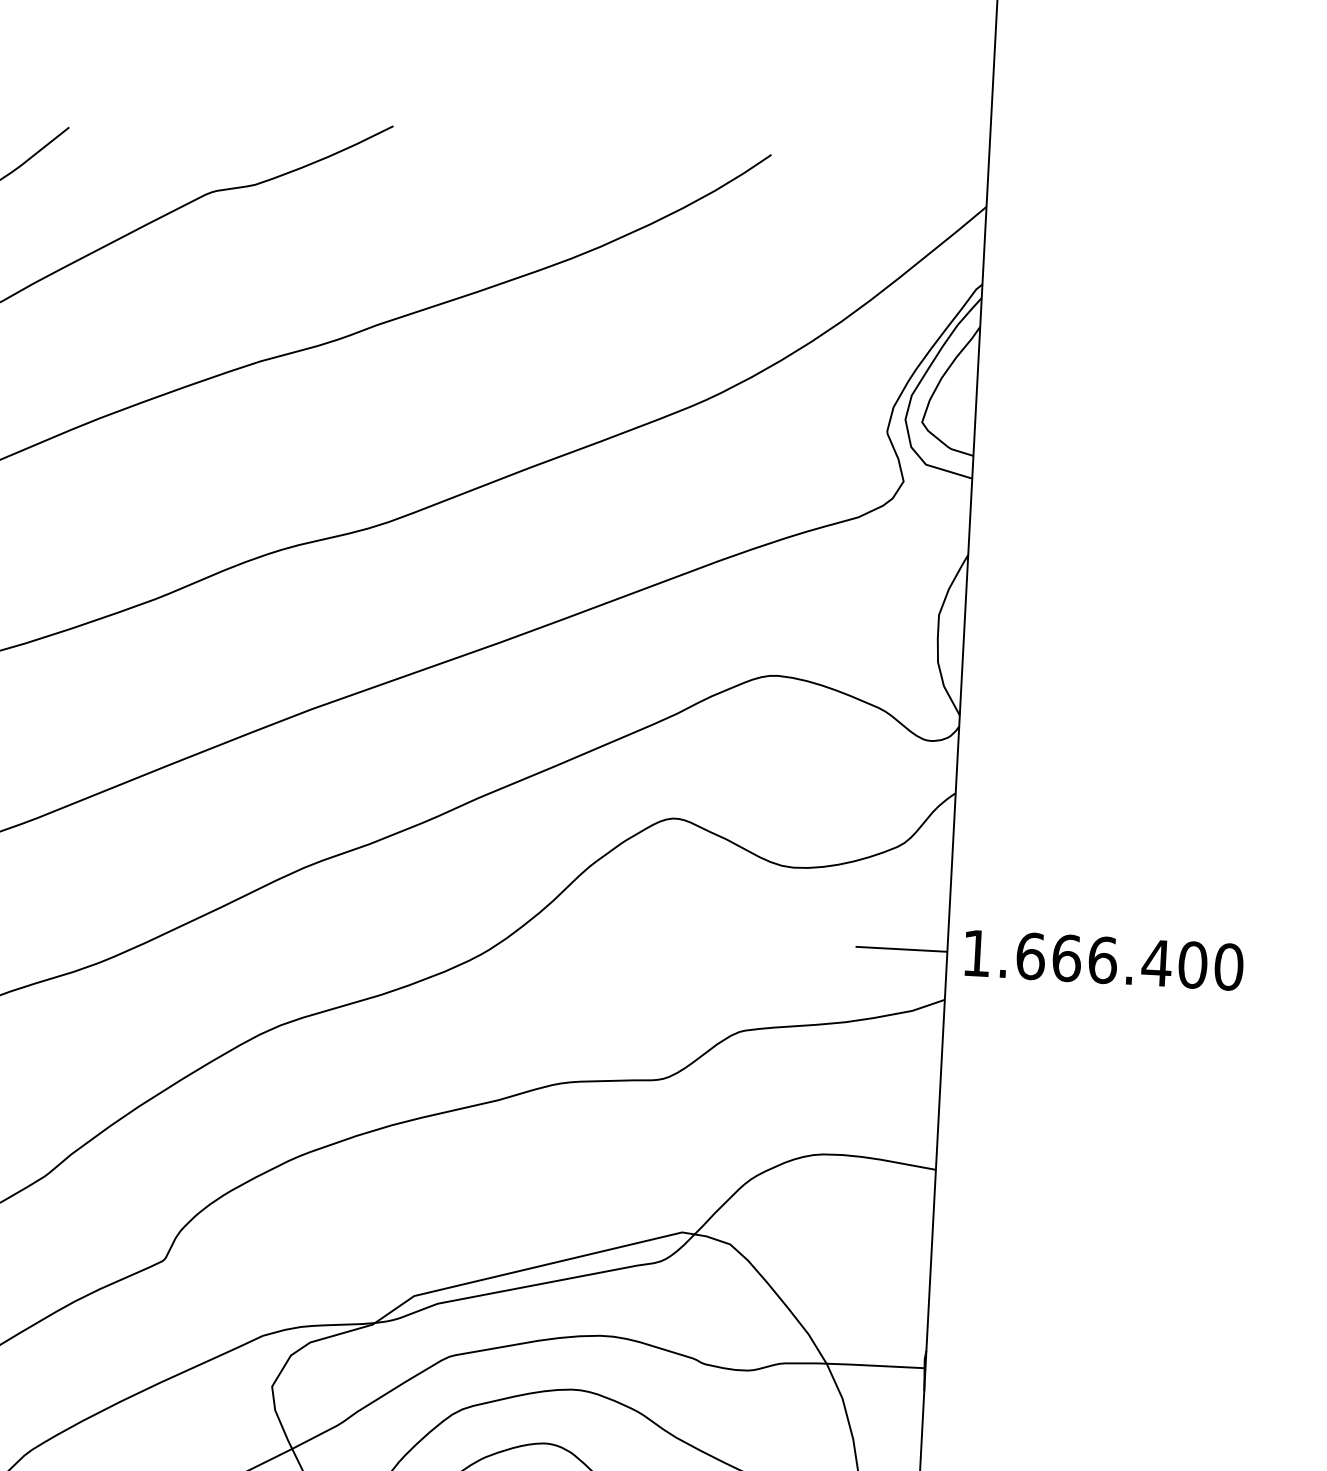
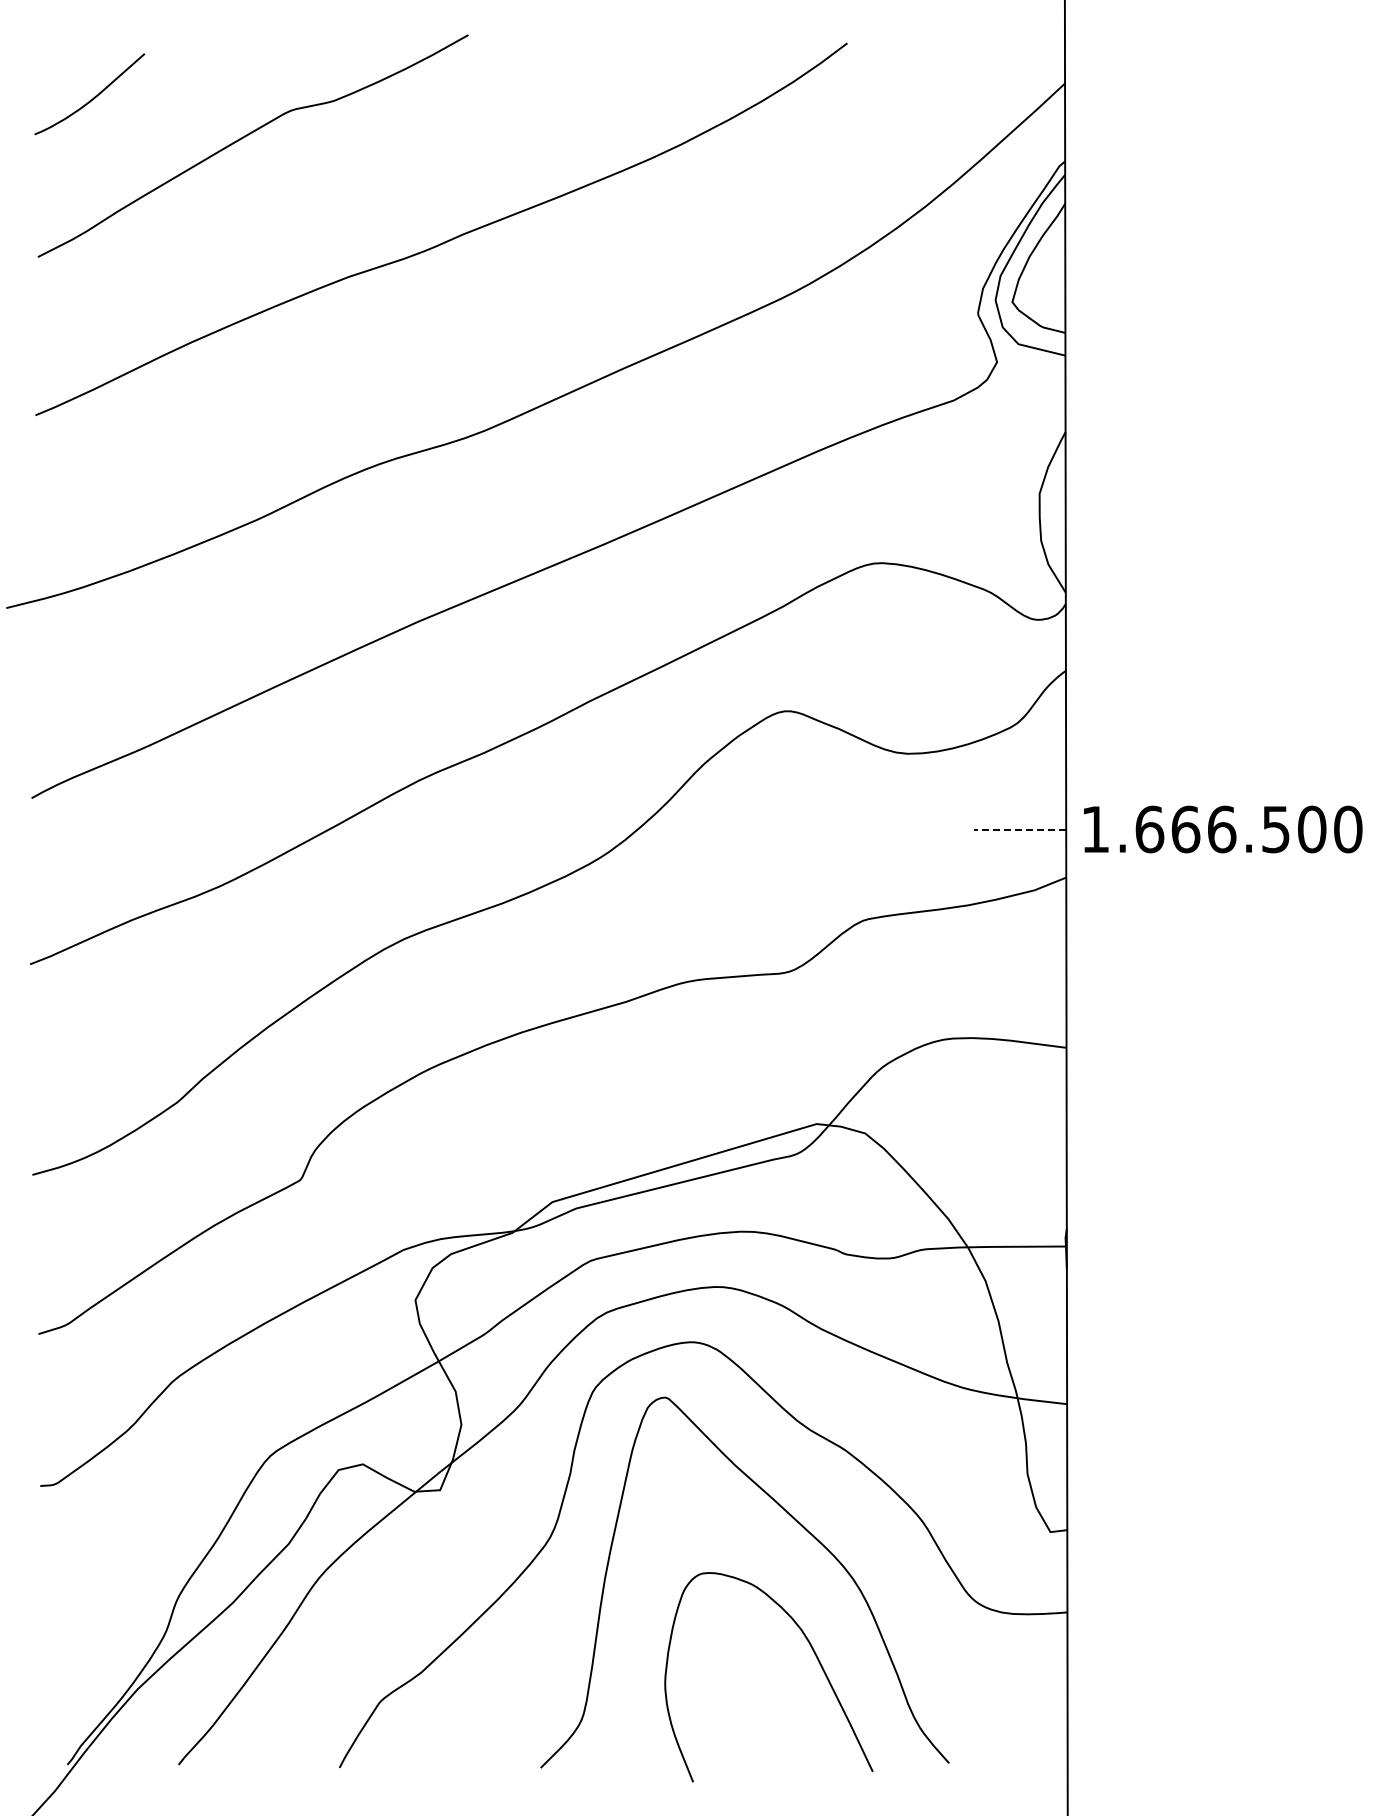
line: (901, 949) -> (1020, 829), solid -> dashed
text: (1156, 963) -> (1275, 829), 1.666.400 -> 1.666.500

